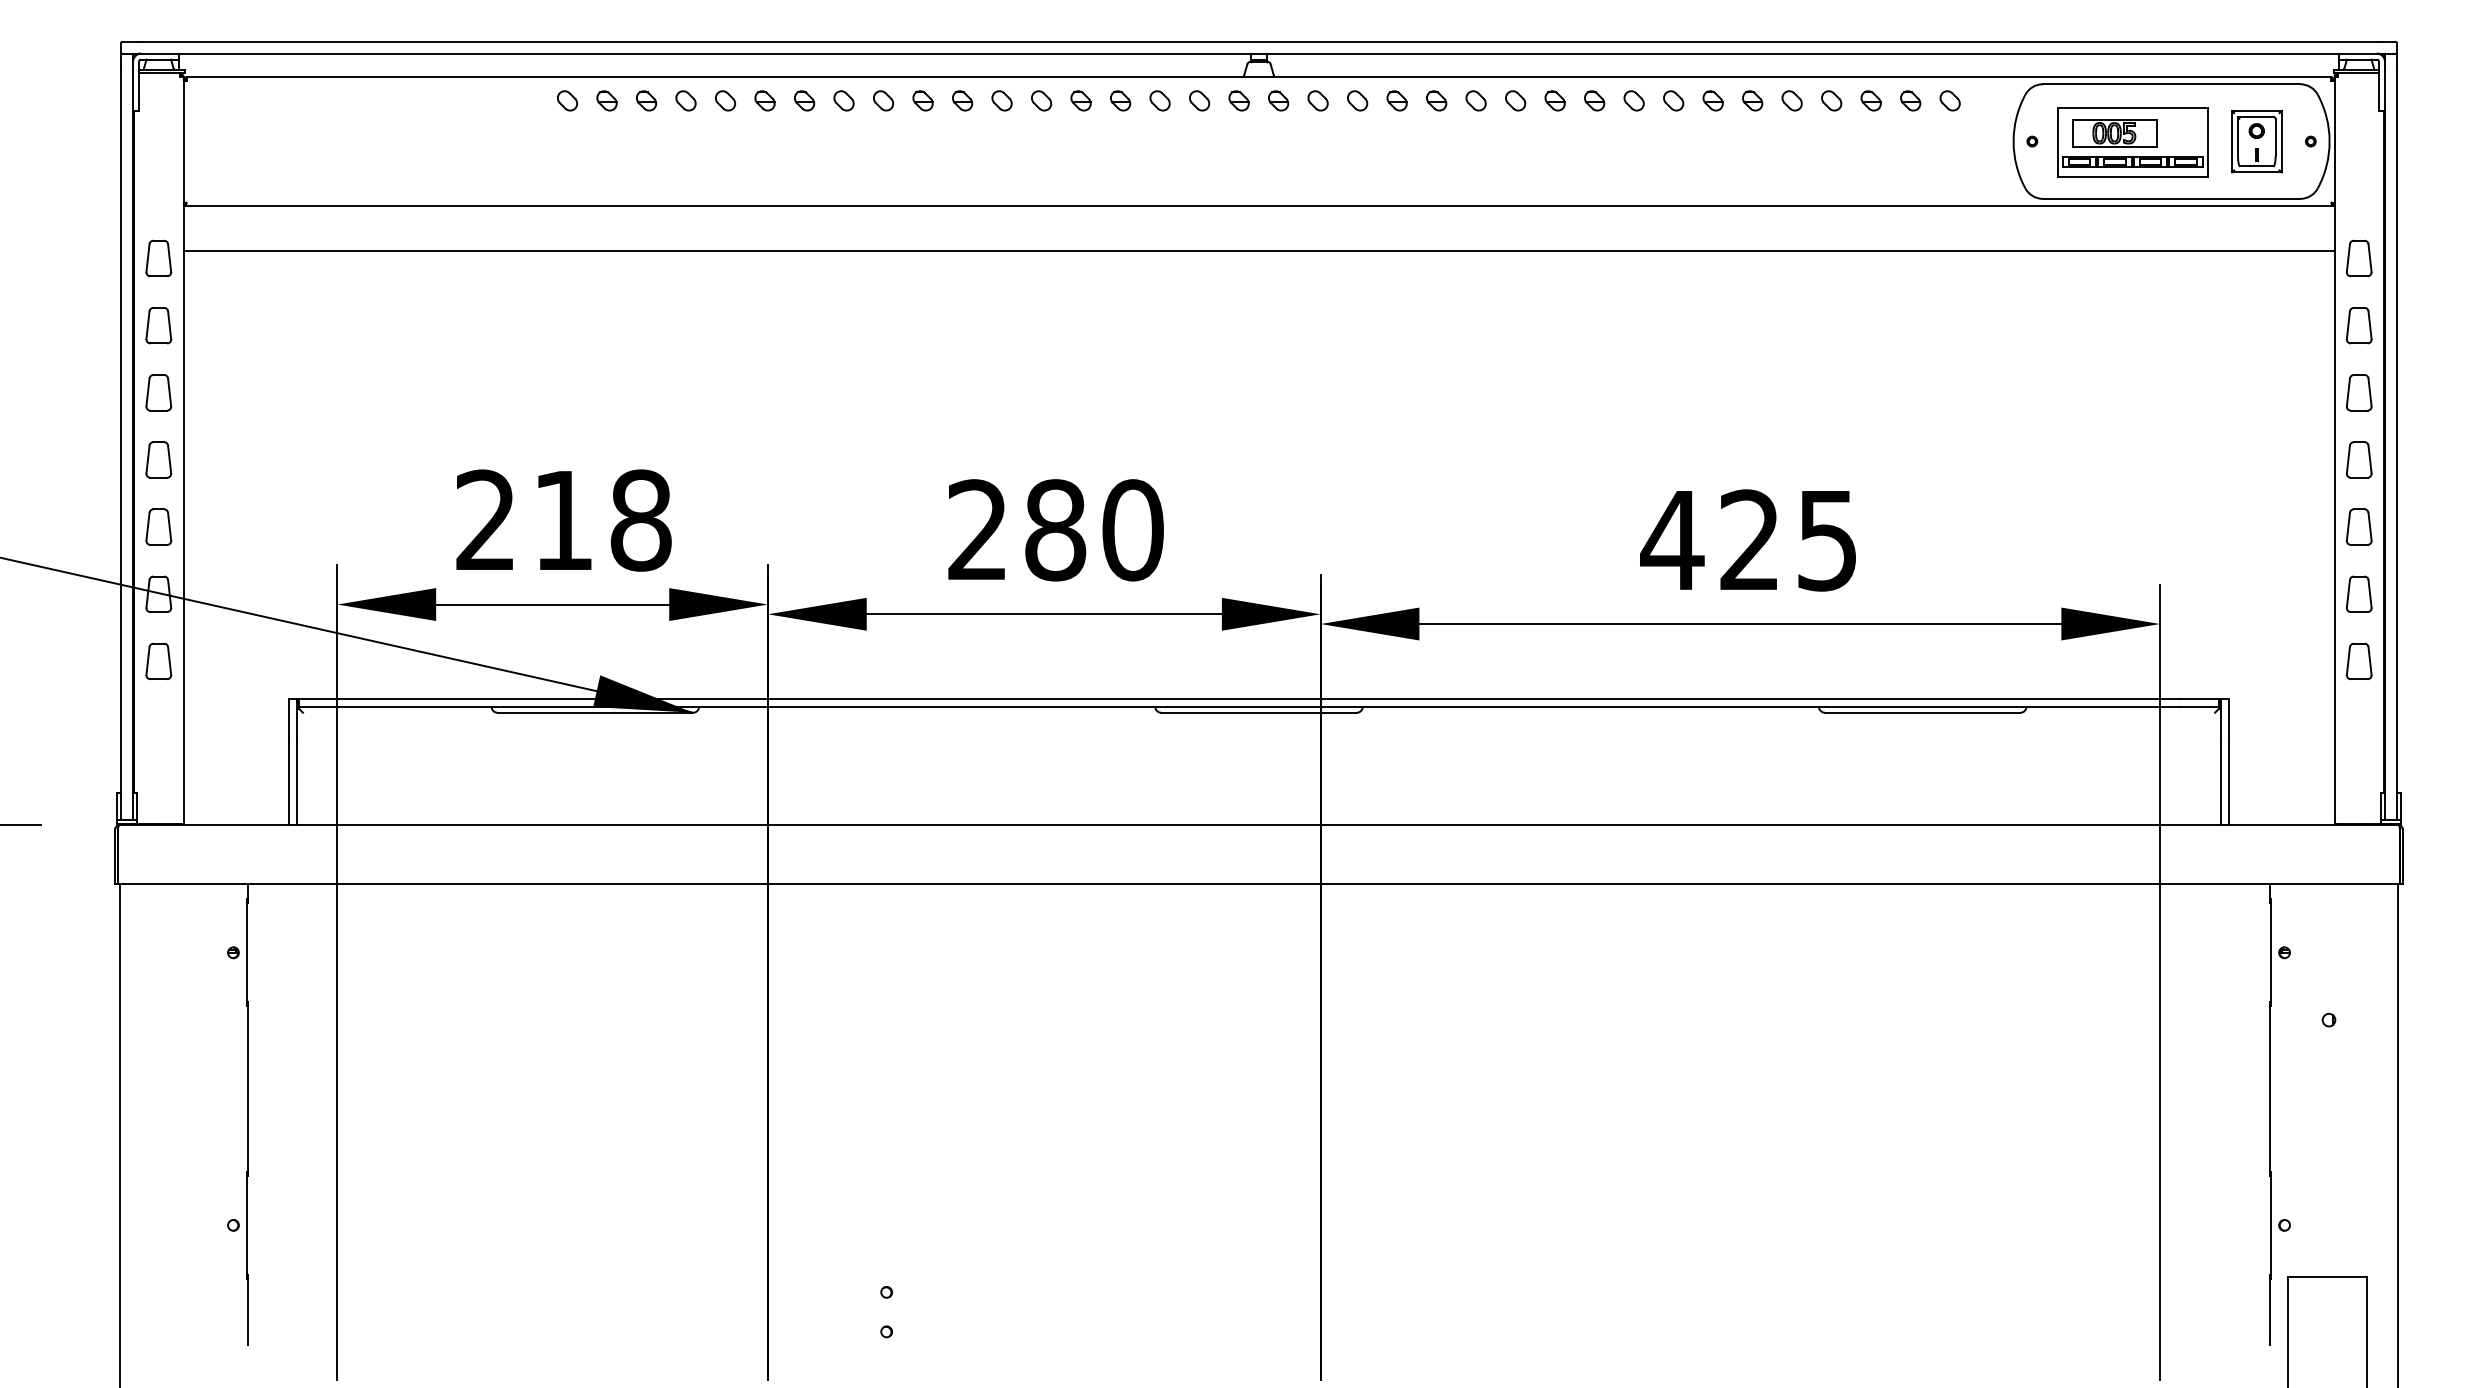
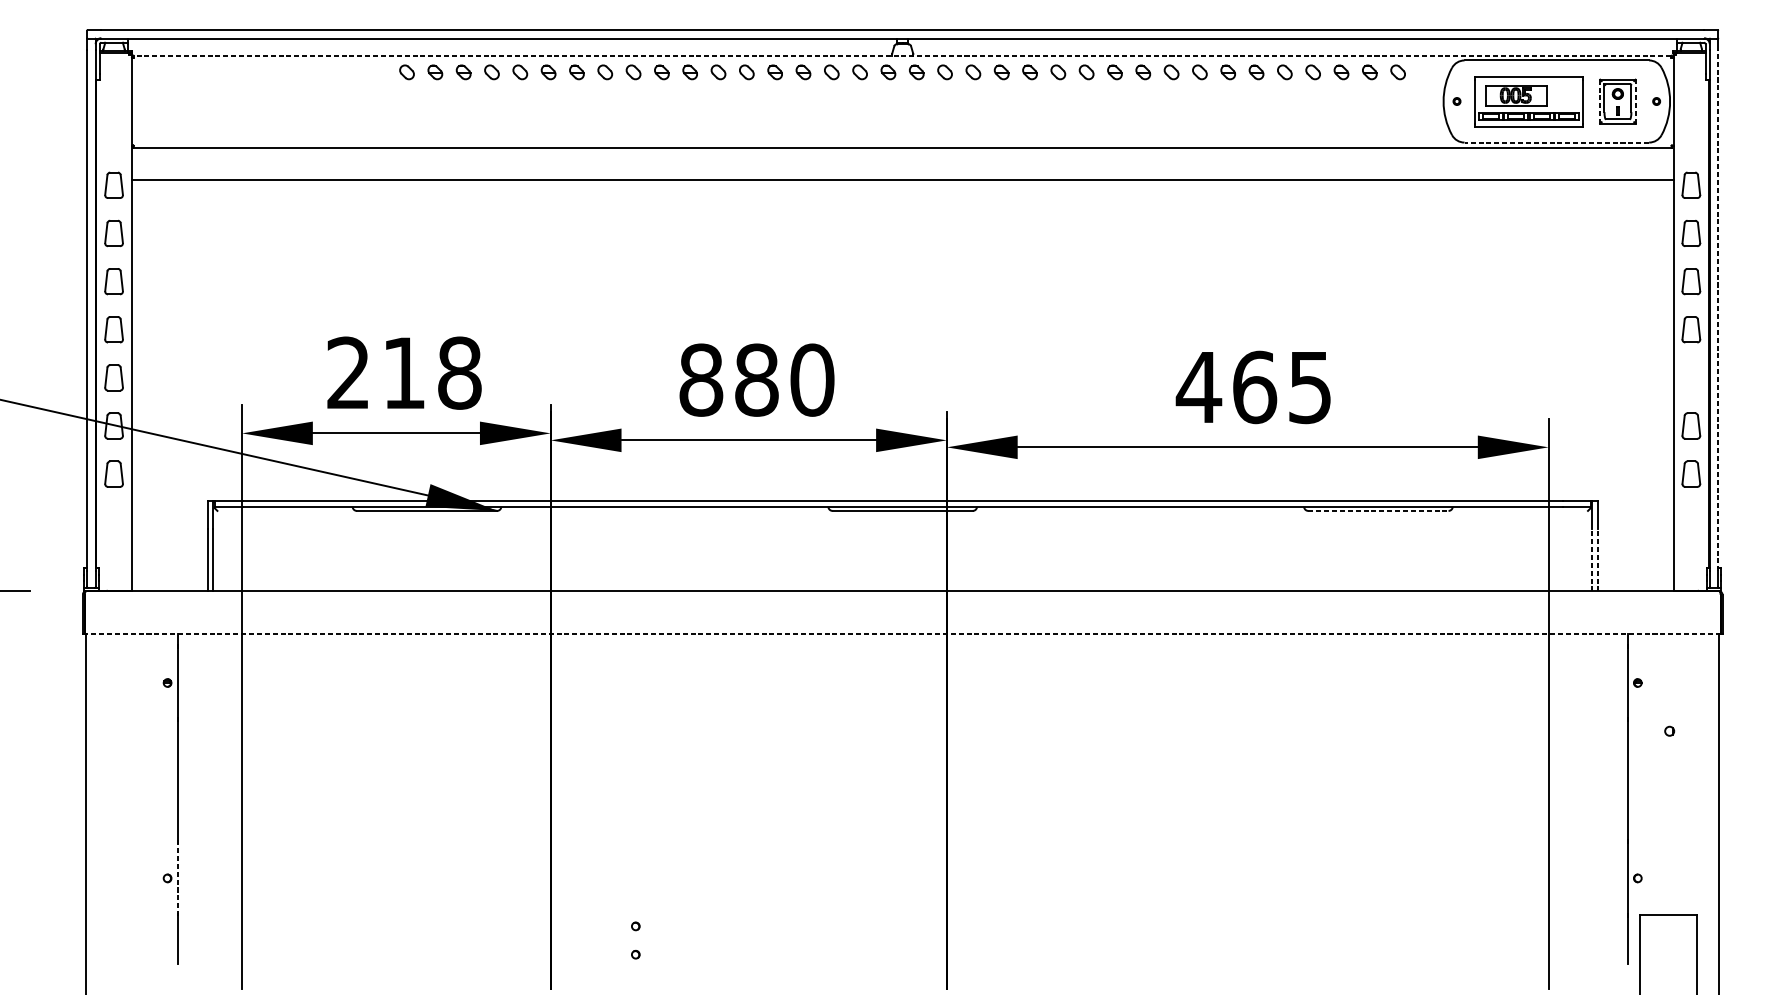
line: (1258, 77) -> (902, 55), solid -> dashed
line: (2232, 141) -> (1600, 101), solid -> dashed
line: (2281, 141) -> (1635, 101), solid -> dashed
line: (2171, 198) -> (1556, 142), solid -> dashed
line: (2396, 433) -> (1718, 310), solid -> dashed
part: (2358, 526) -> (1690, 377), removed
text: (977, 530) -> (700, 380), 280 -> 880
text: (1750, 540) -> (1255, 387), 425 -> 465
line: (1922, 712) -> (1378, 510), solid -> dashed
line: (2220, 781) -> (1591, 560), solid -> dashed
line: (2228, 781) -> (1597, 560), solid -> dashed
line: (1258, 884) -> (902, 634), solid -> dashed
line: (247, 1225) -> (177, 878), solid -> dashed

